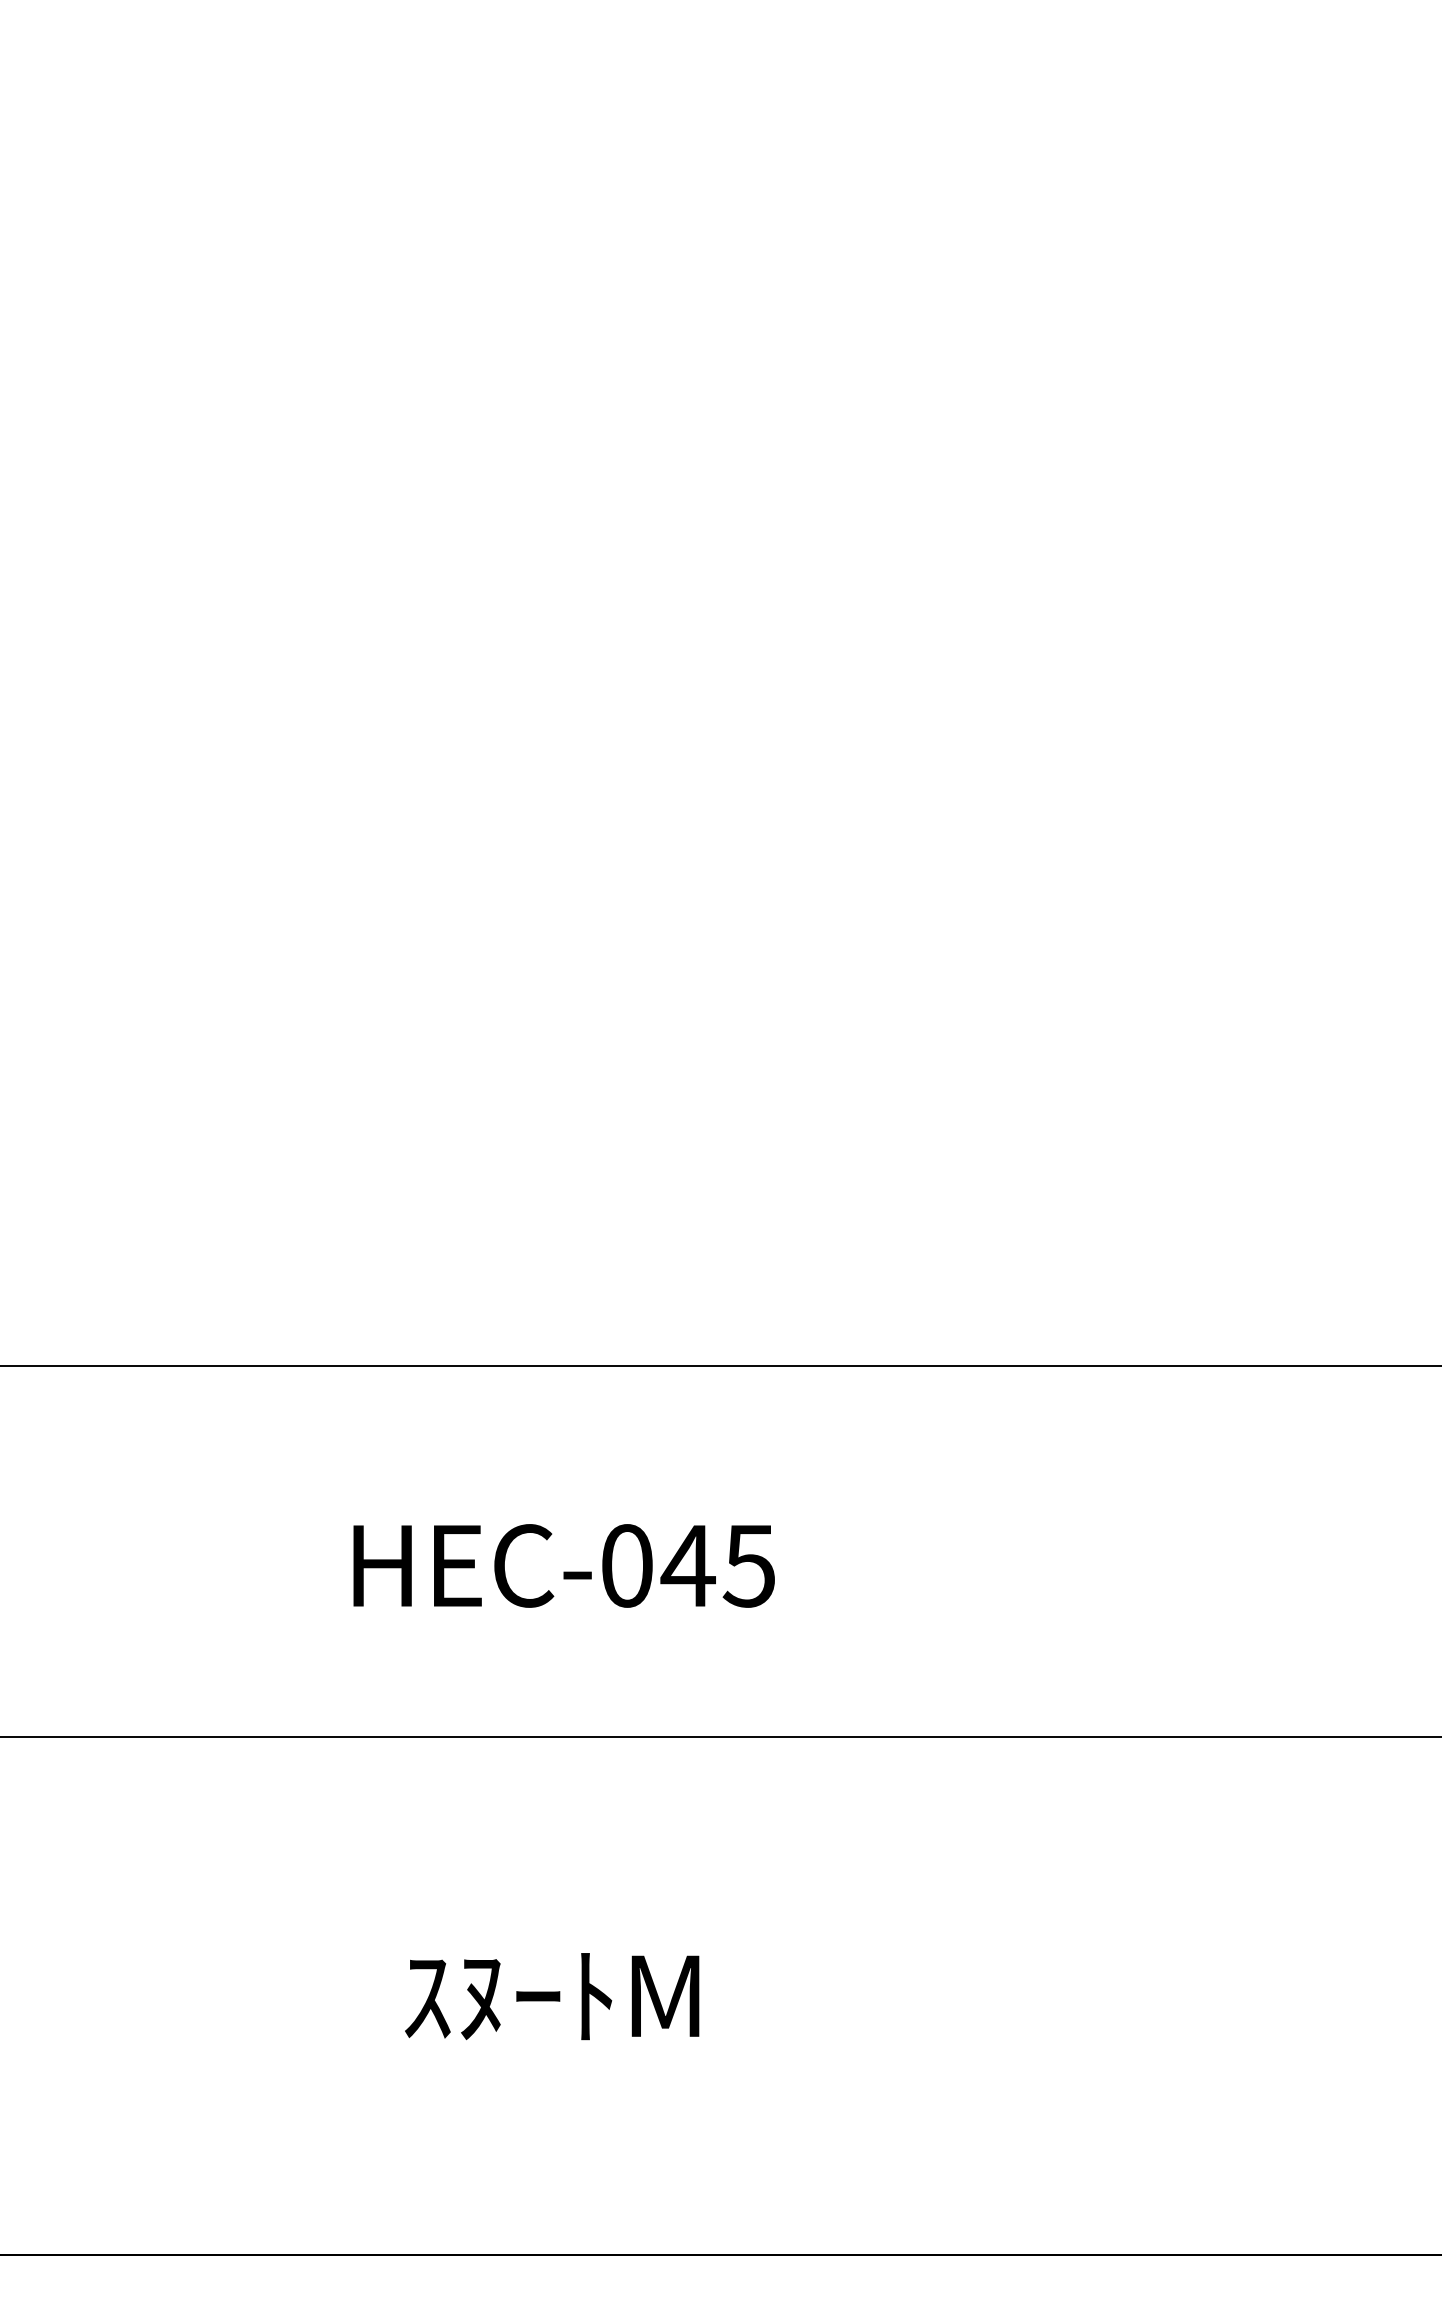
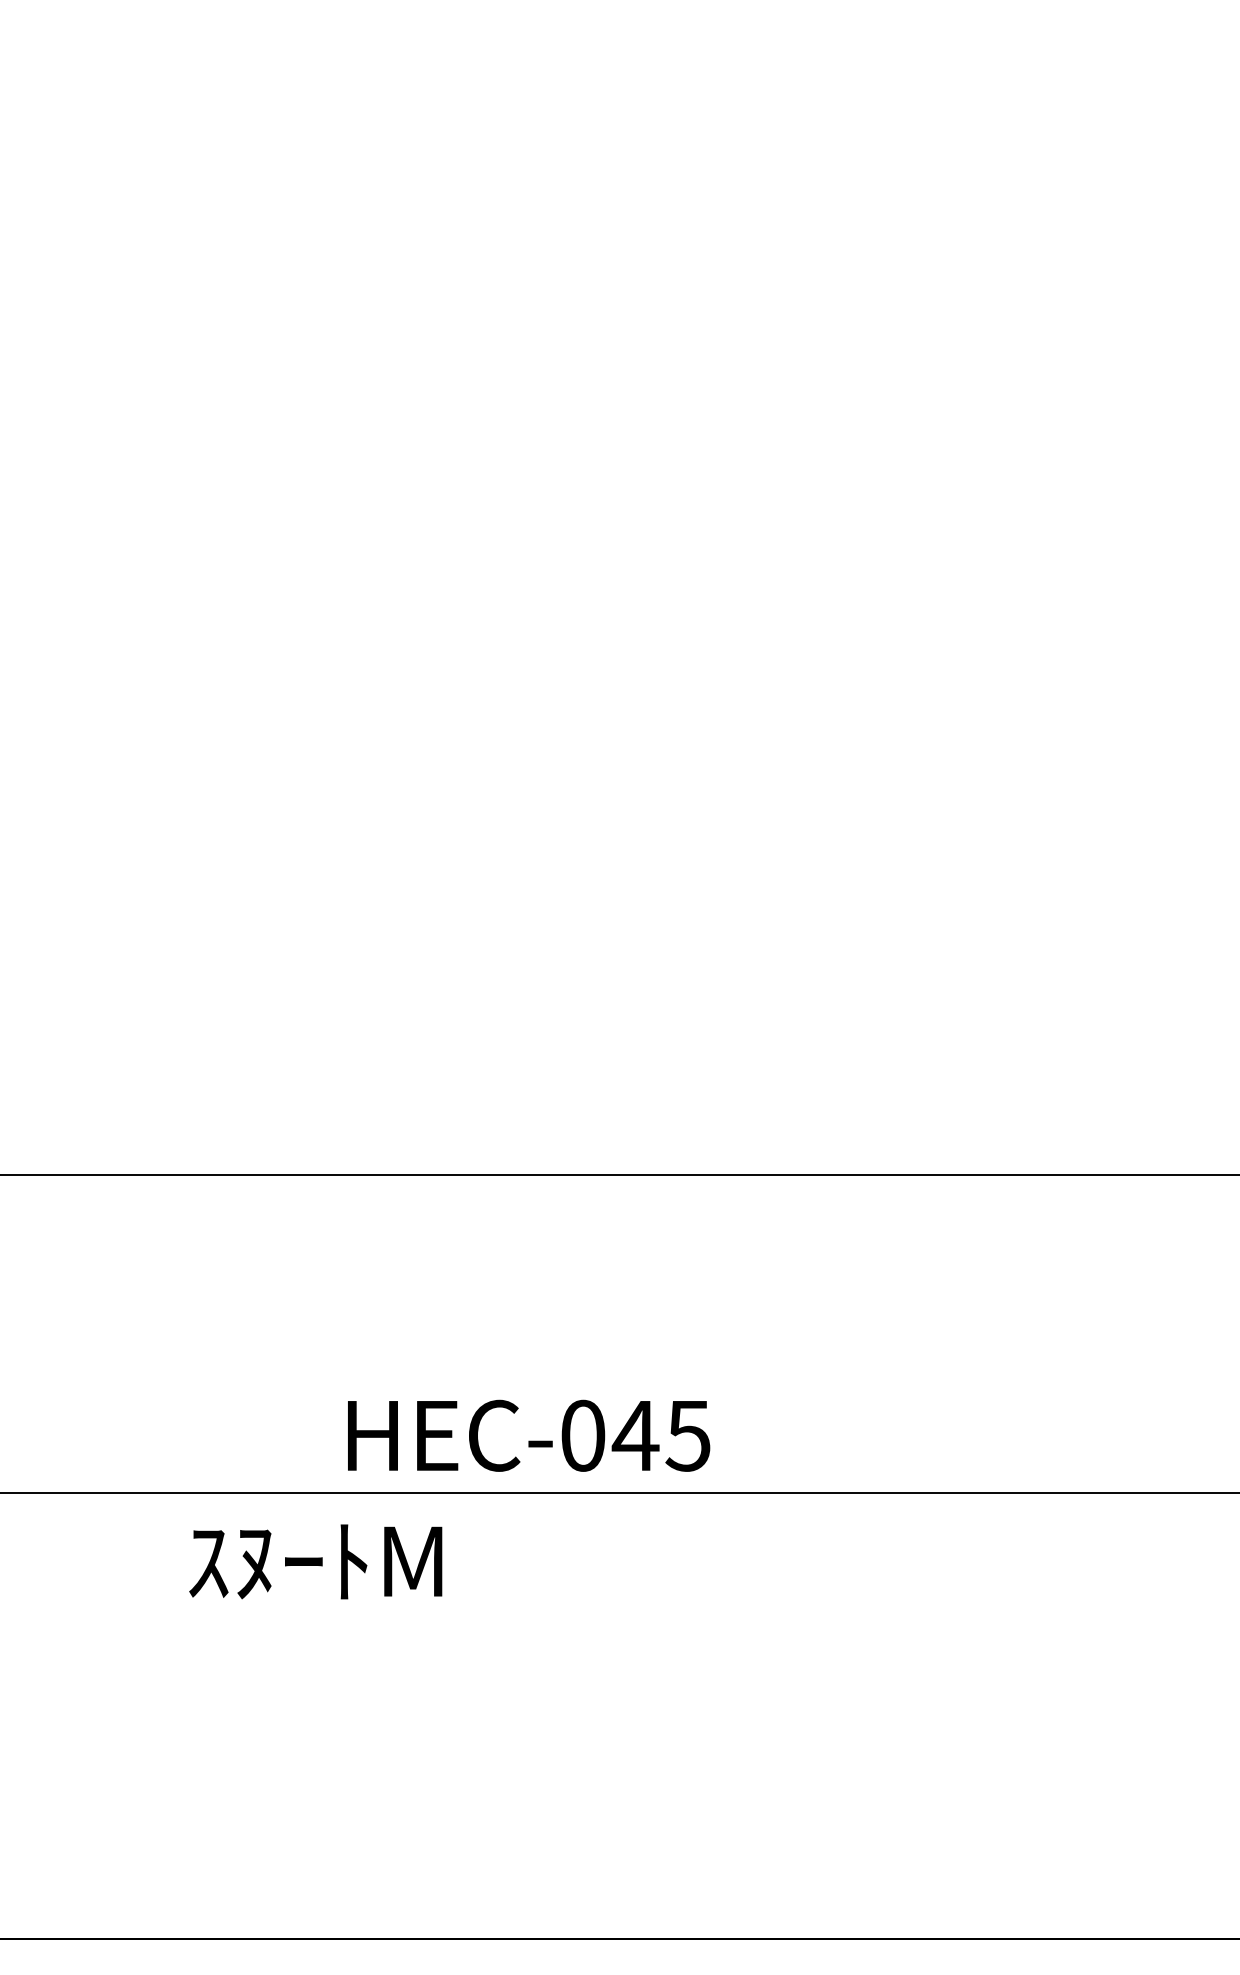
text: (563, 1565) -> (528, 1435), moved
text: (552, 1996) -> (316, 1561), moved

